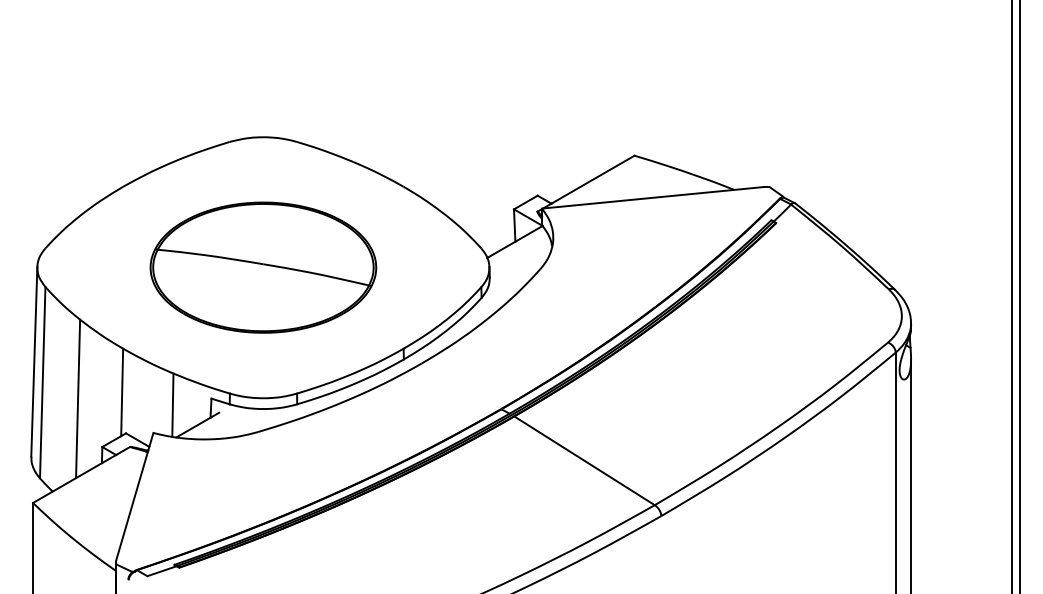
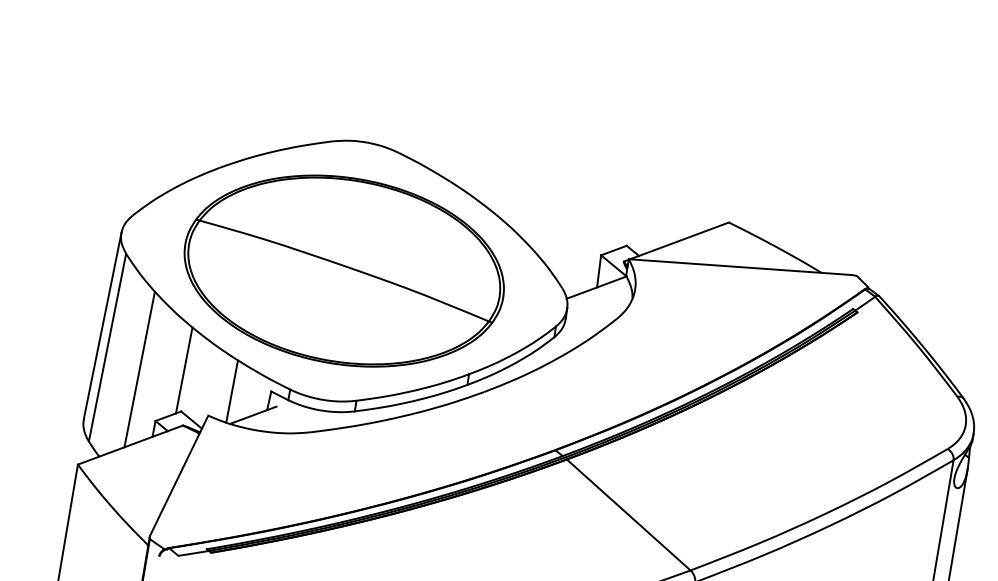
part: (263, 267) -> (344, 270), size x1.43

